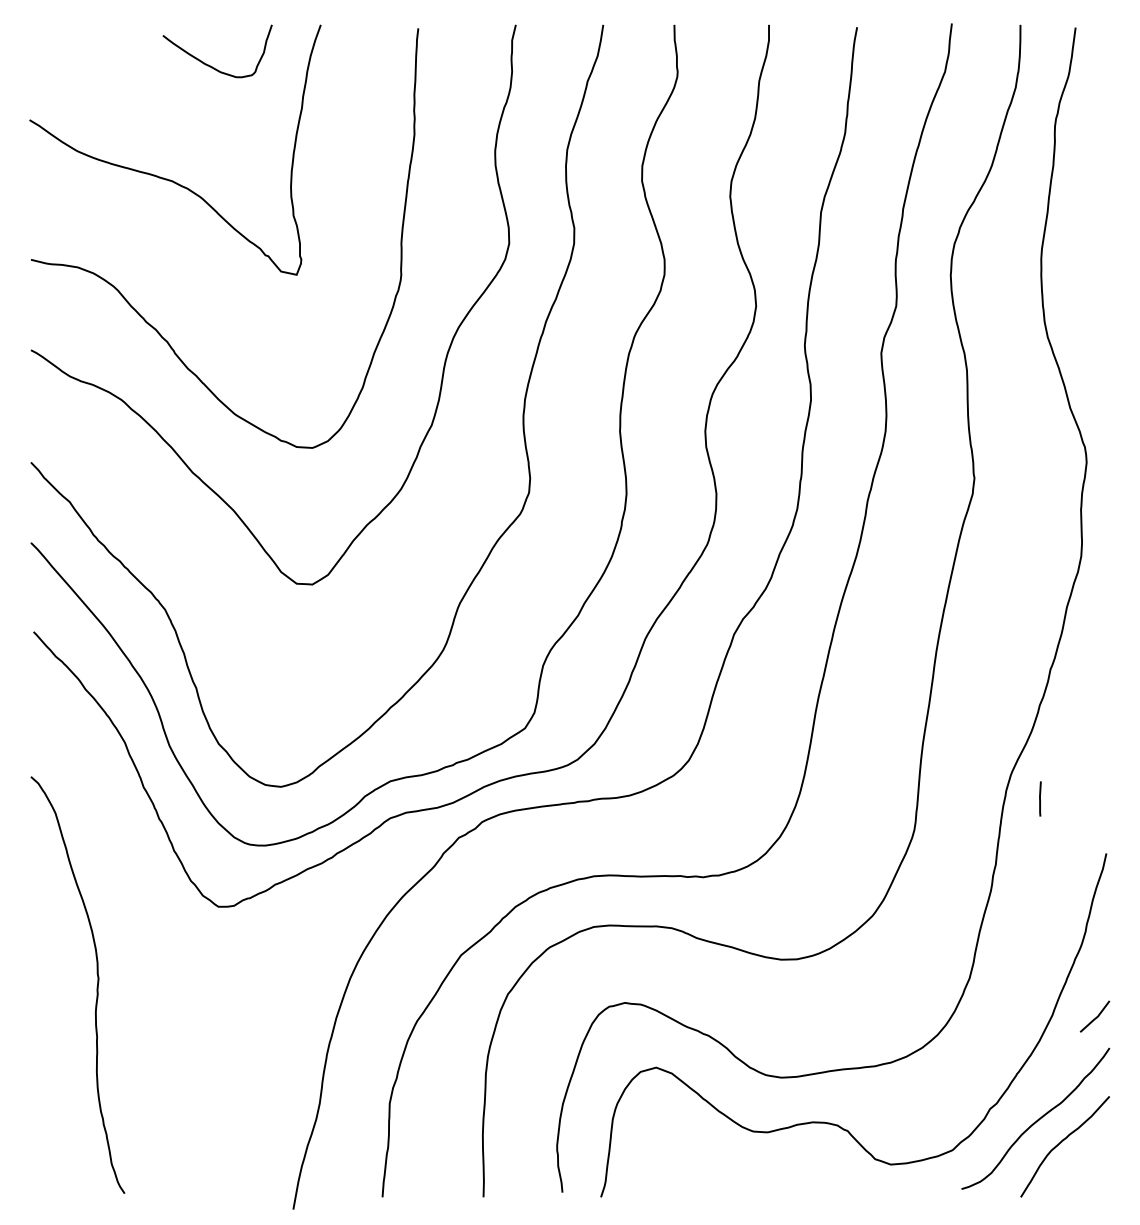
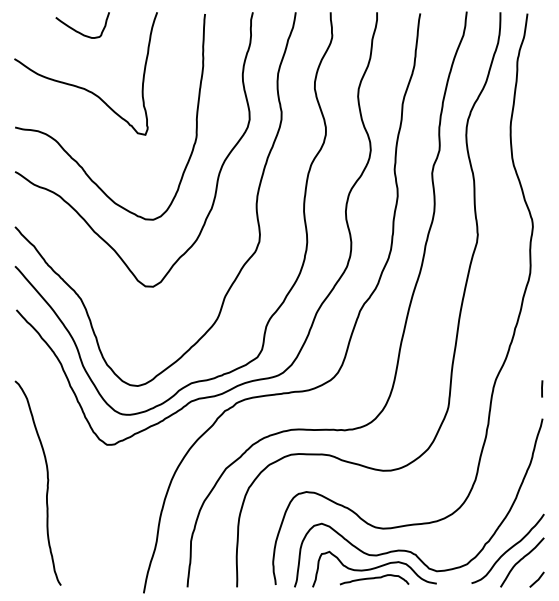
curve: (211, 64) -> (79, 31), moved
line: (1040, 798) -> (542, 388), moved
line: (1096, 1016) -> (537, 579), moved
part: (763, 1158) -> (374, 568), added

